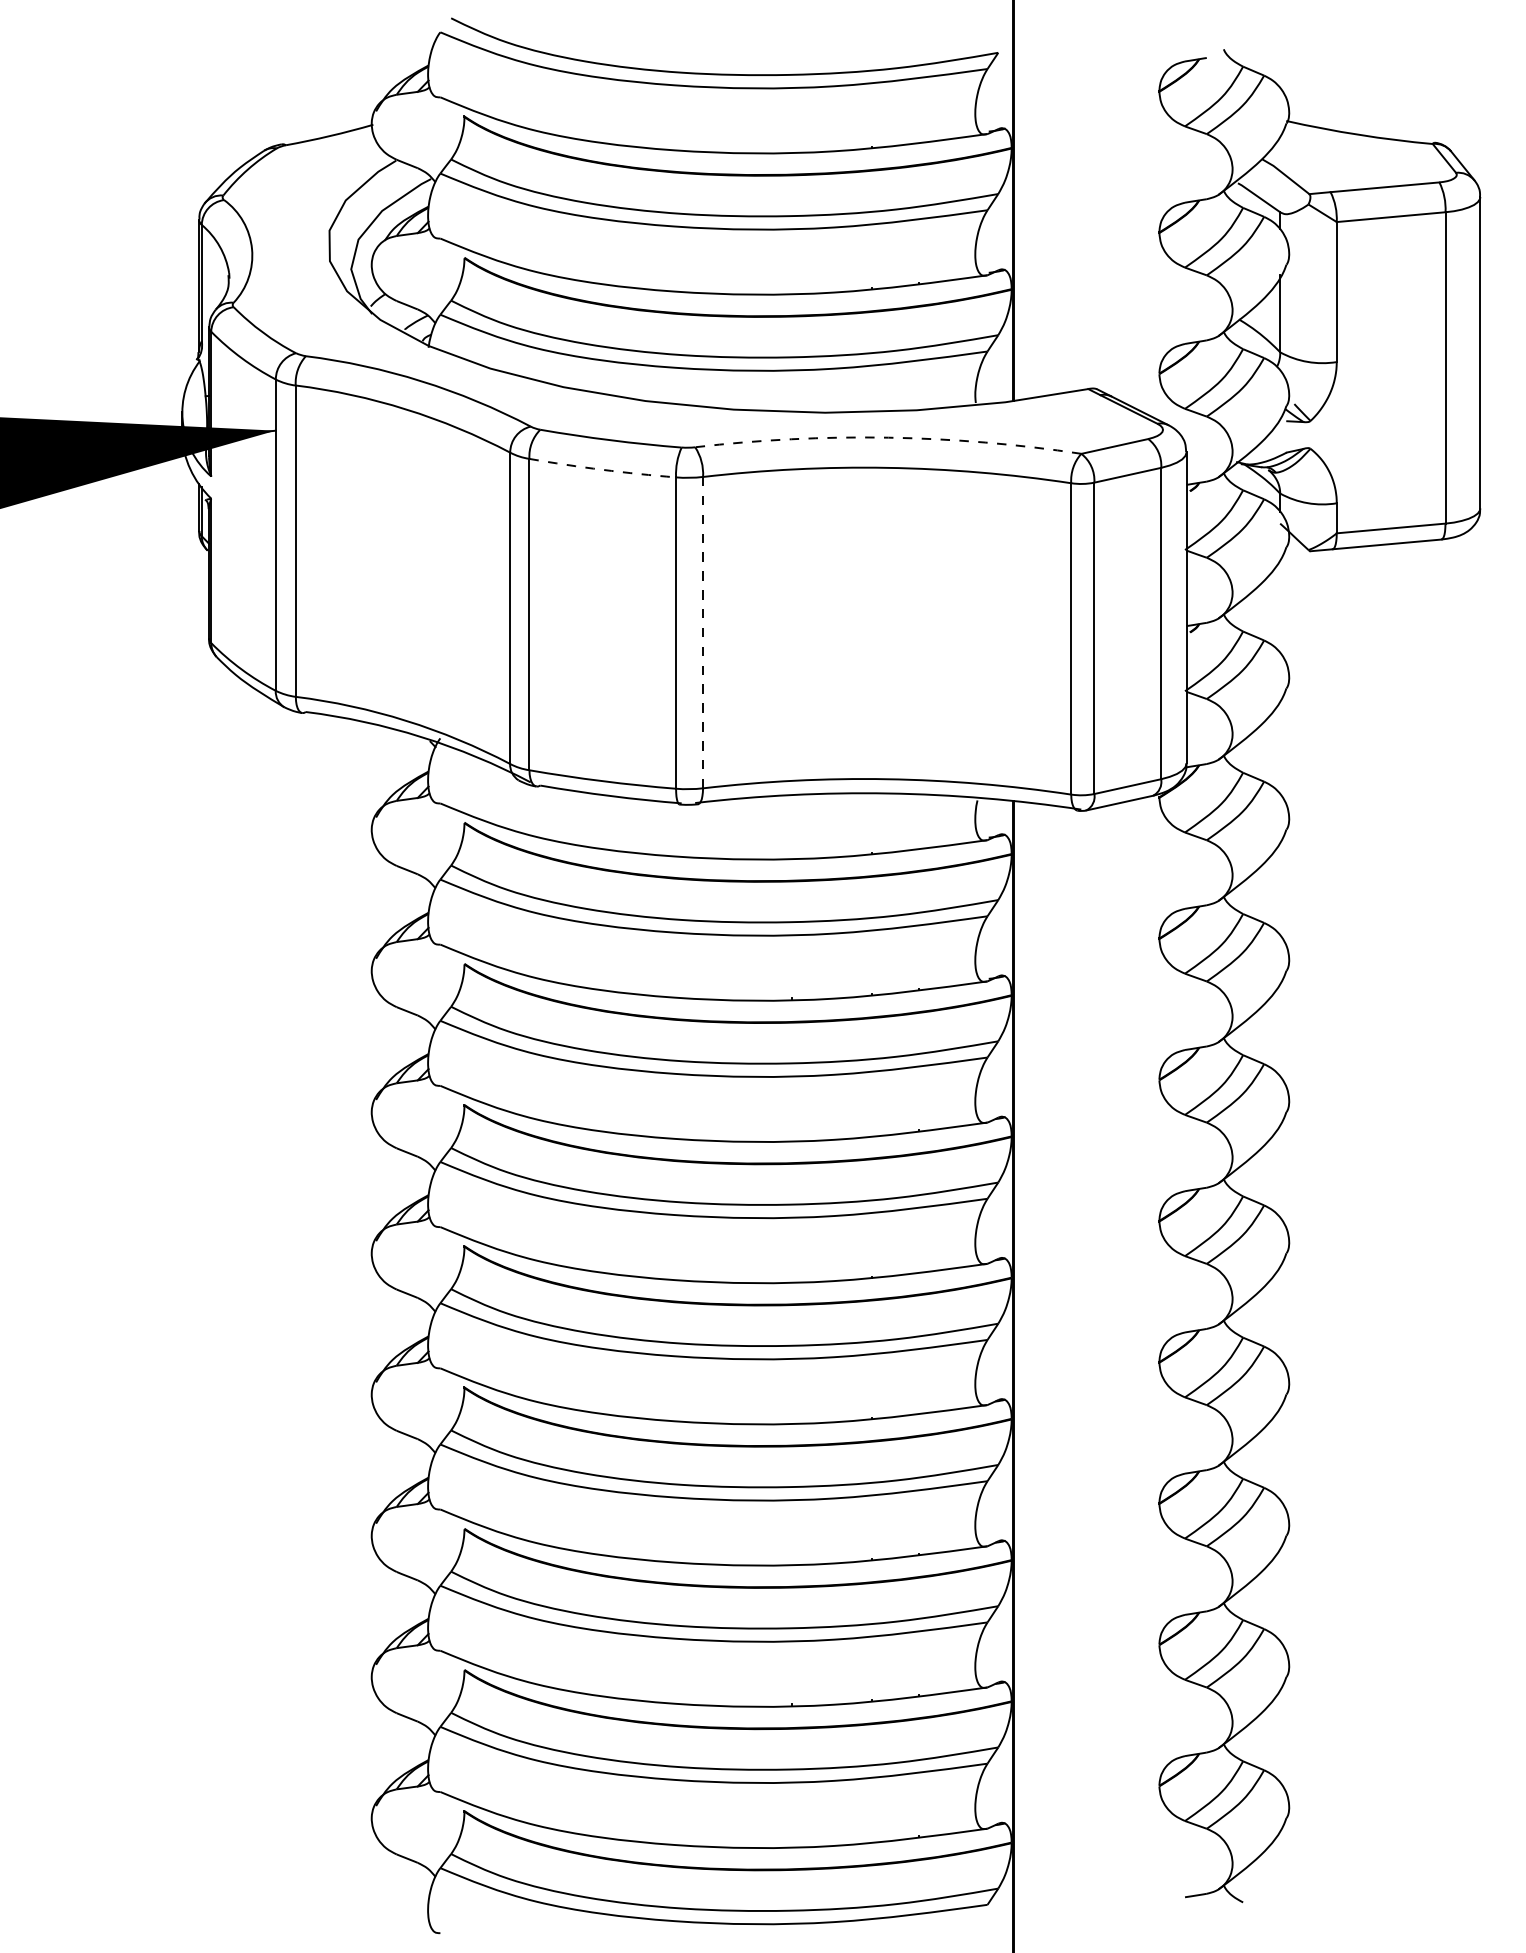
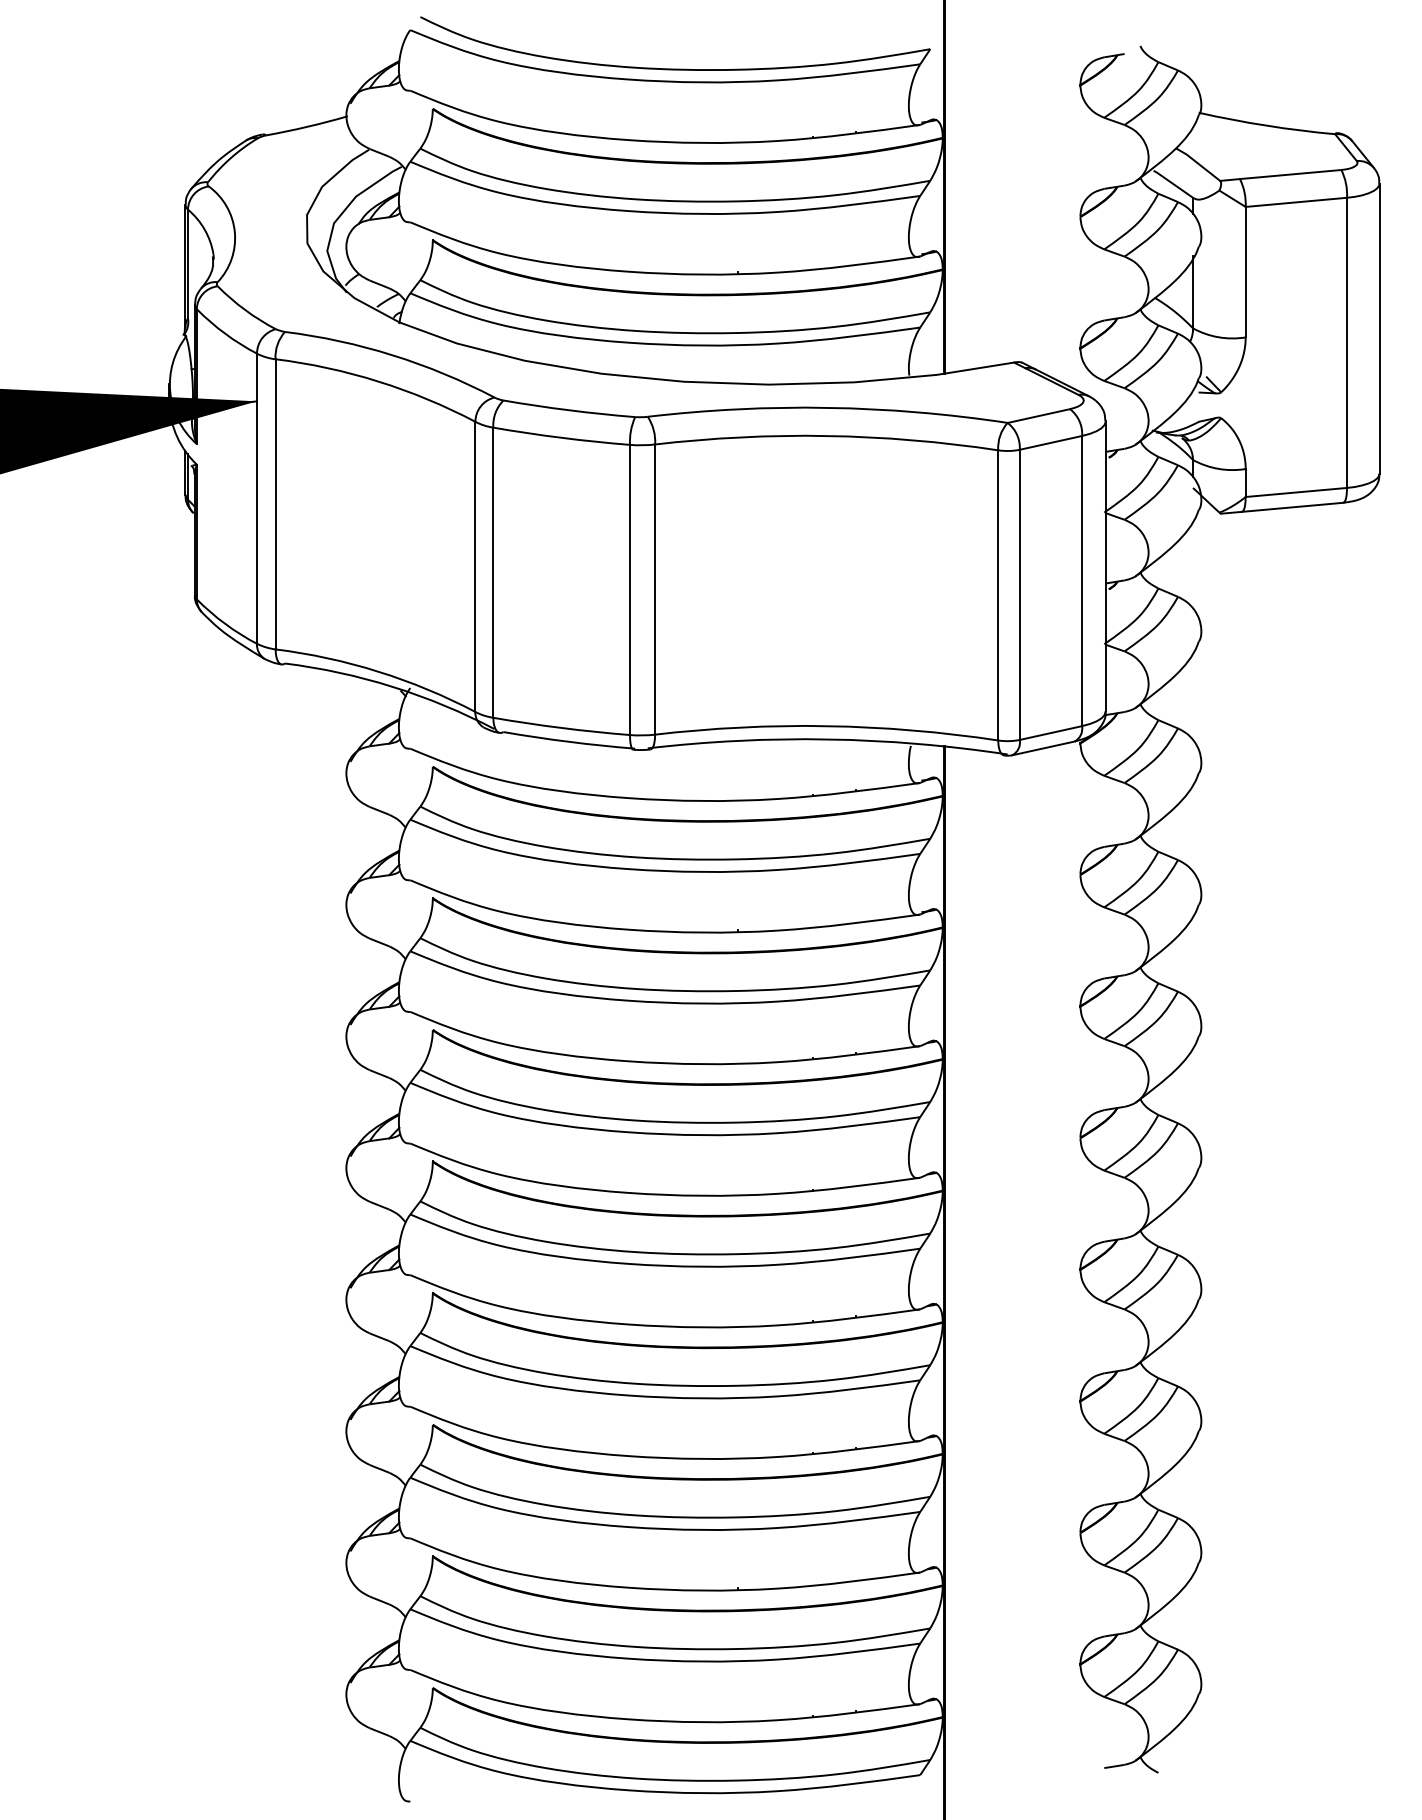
arc: (888, 437) -> (827, 407), dashed -> solid
arc: (602, 469) -> (561, 437), dashed -> solid
line: (703, 632) -> (655, 589), dashed -> solid

